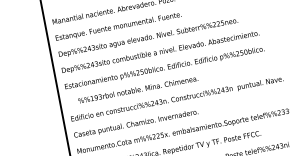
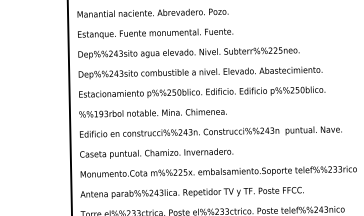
text: (137, 89) -> (152, 112), moved

